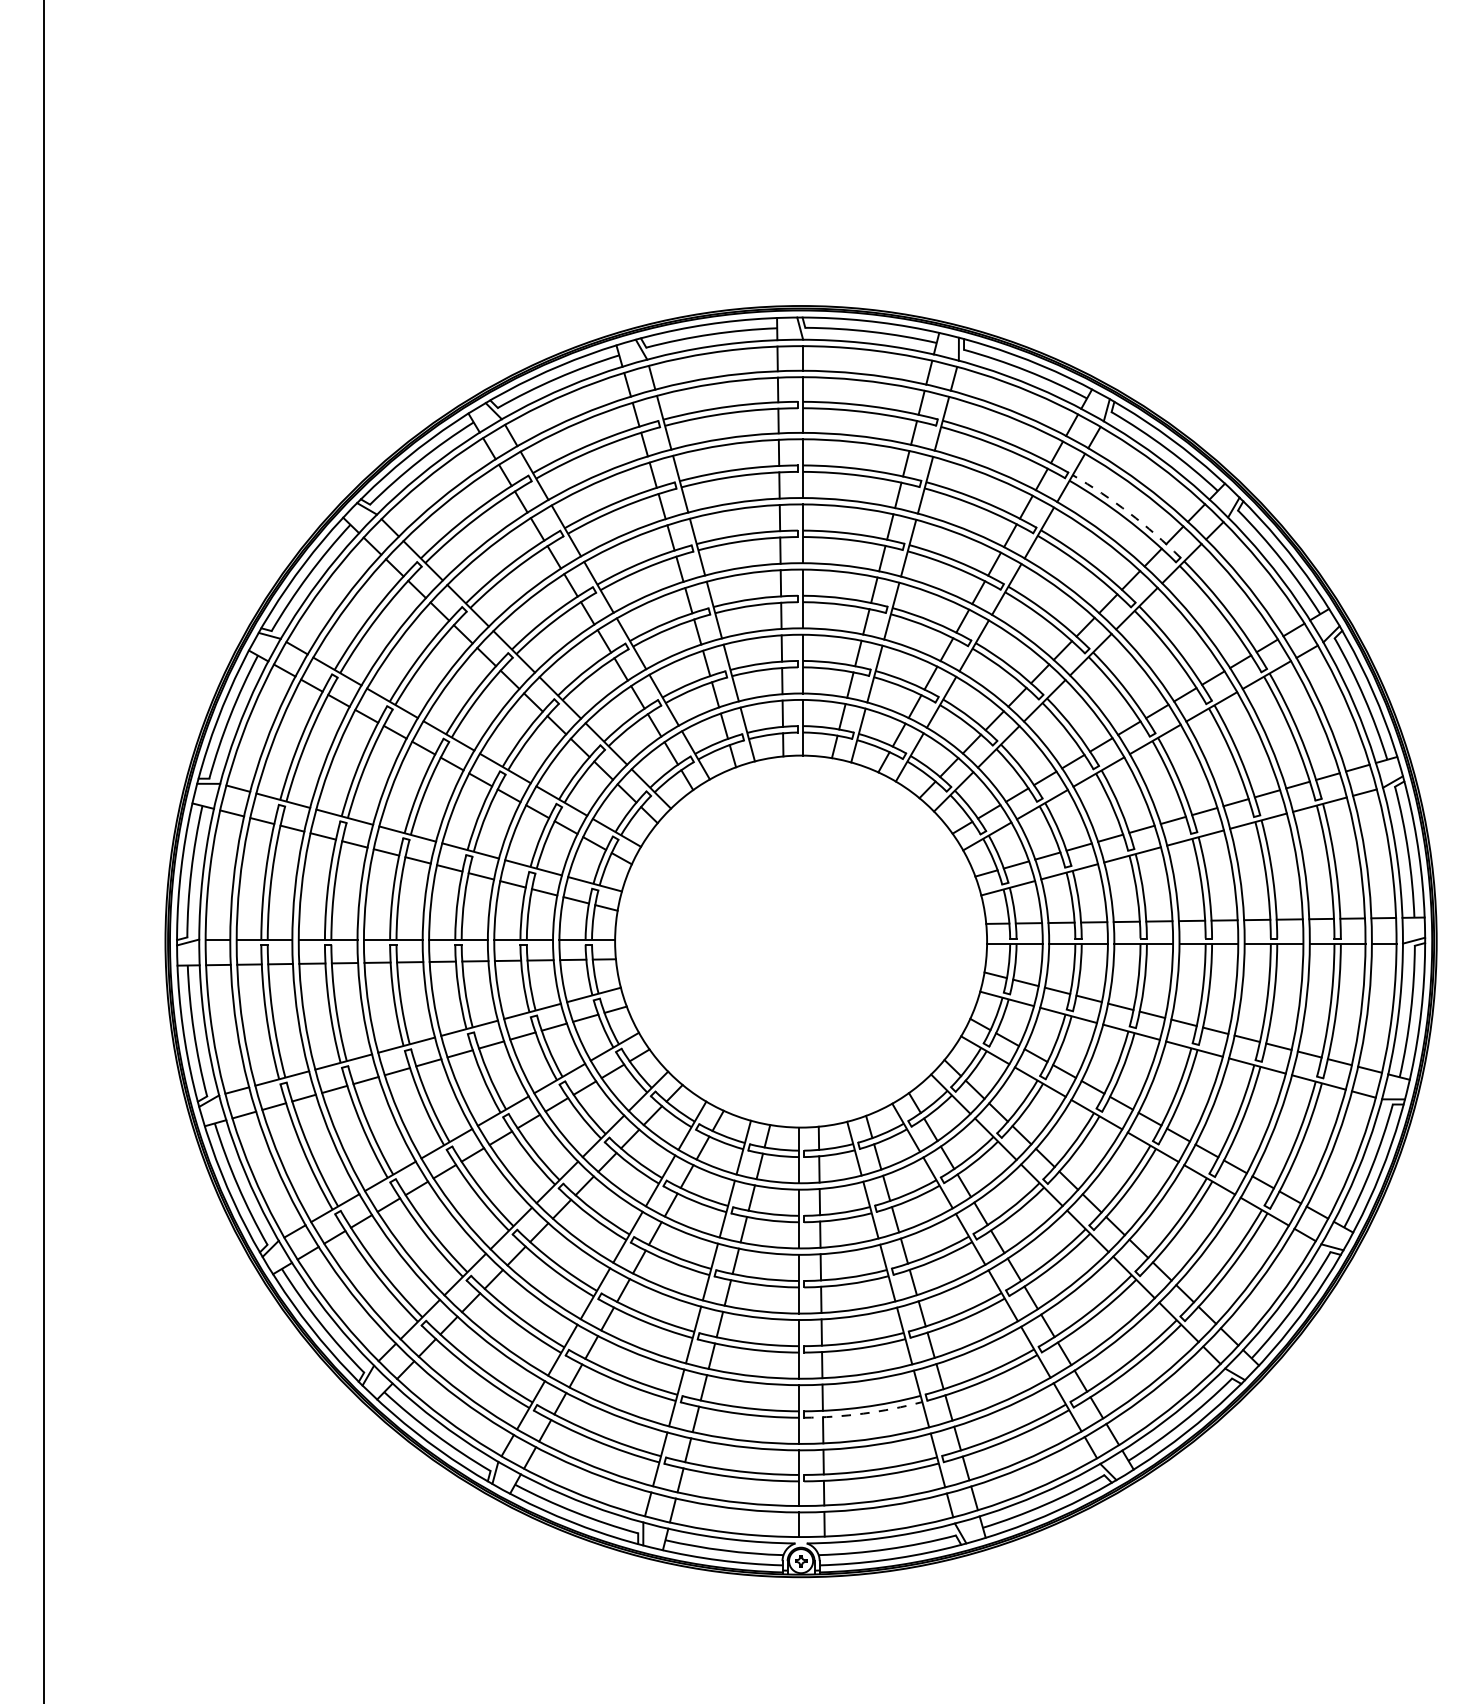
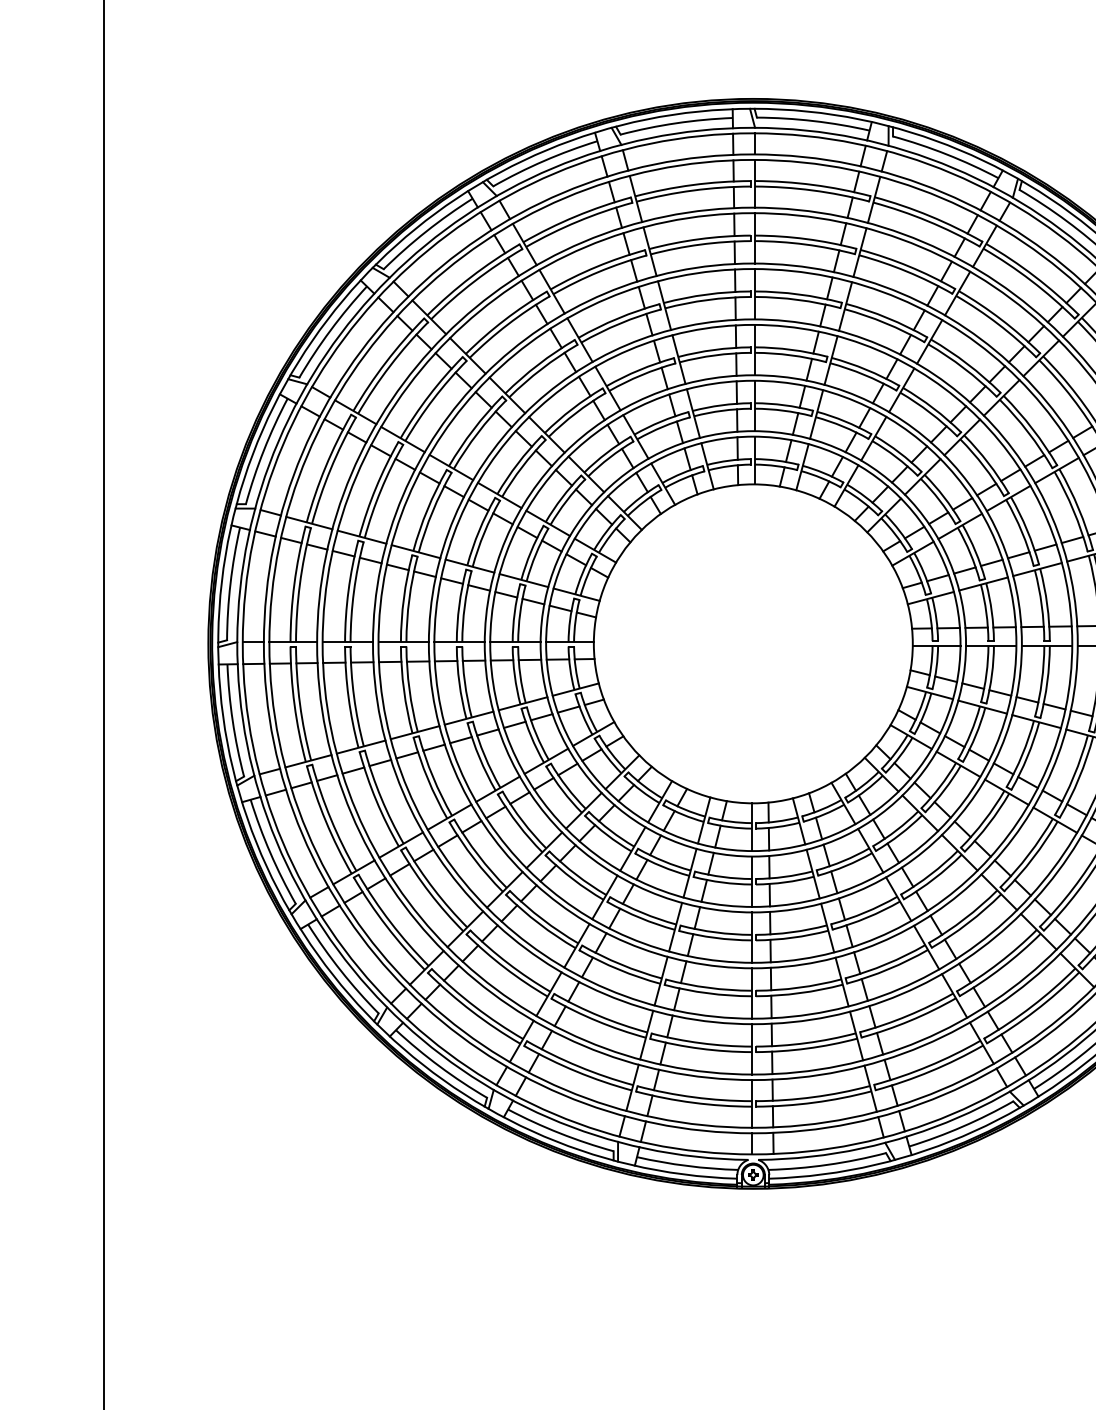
arc: (1129, 513) -> (1034, 276), dashed -> solid
arc: (863, 1413) -> (806, 1048), dashed -> solid

